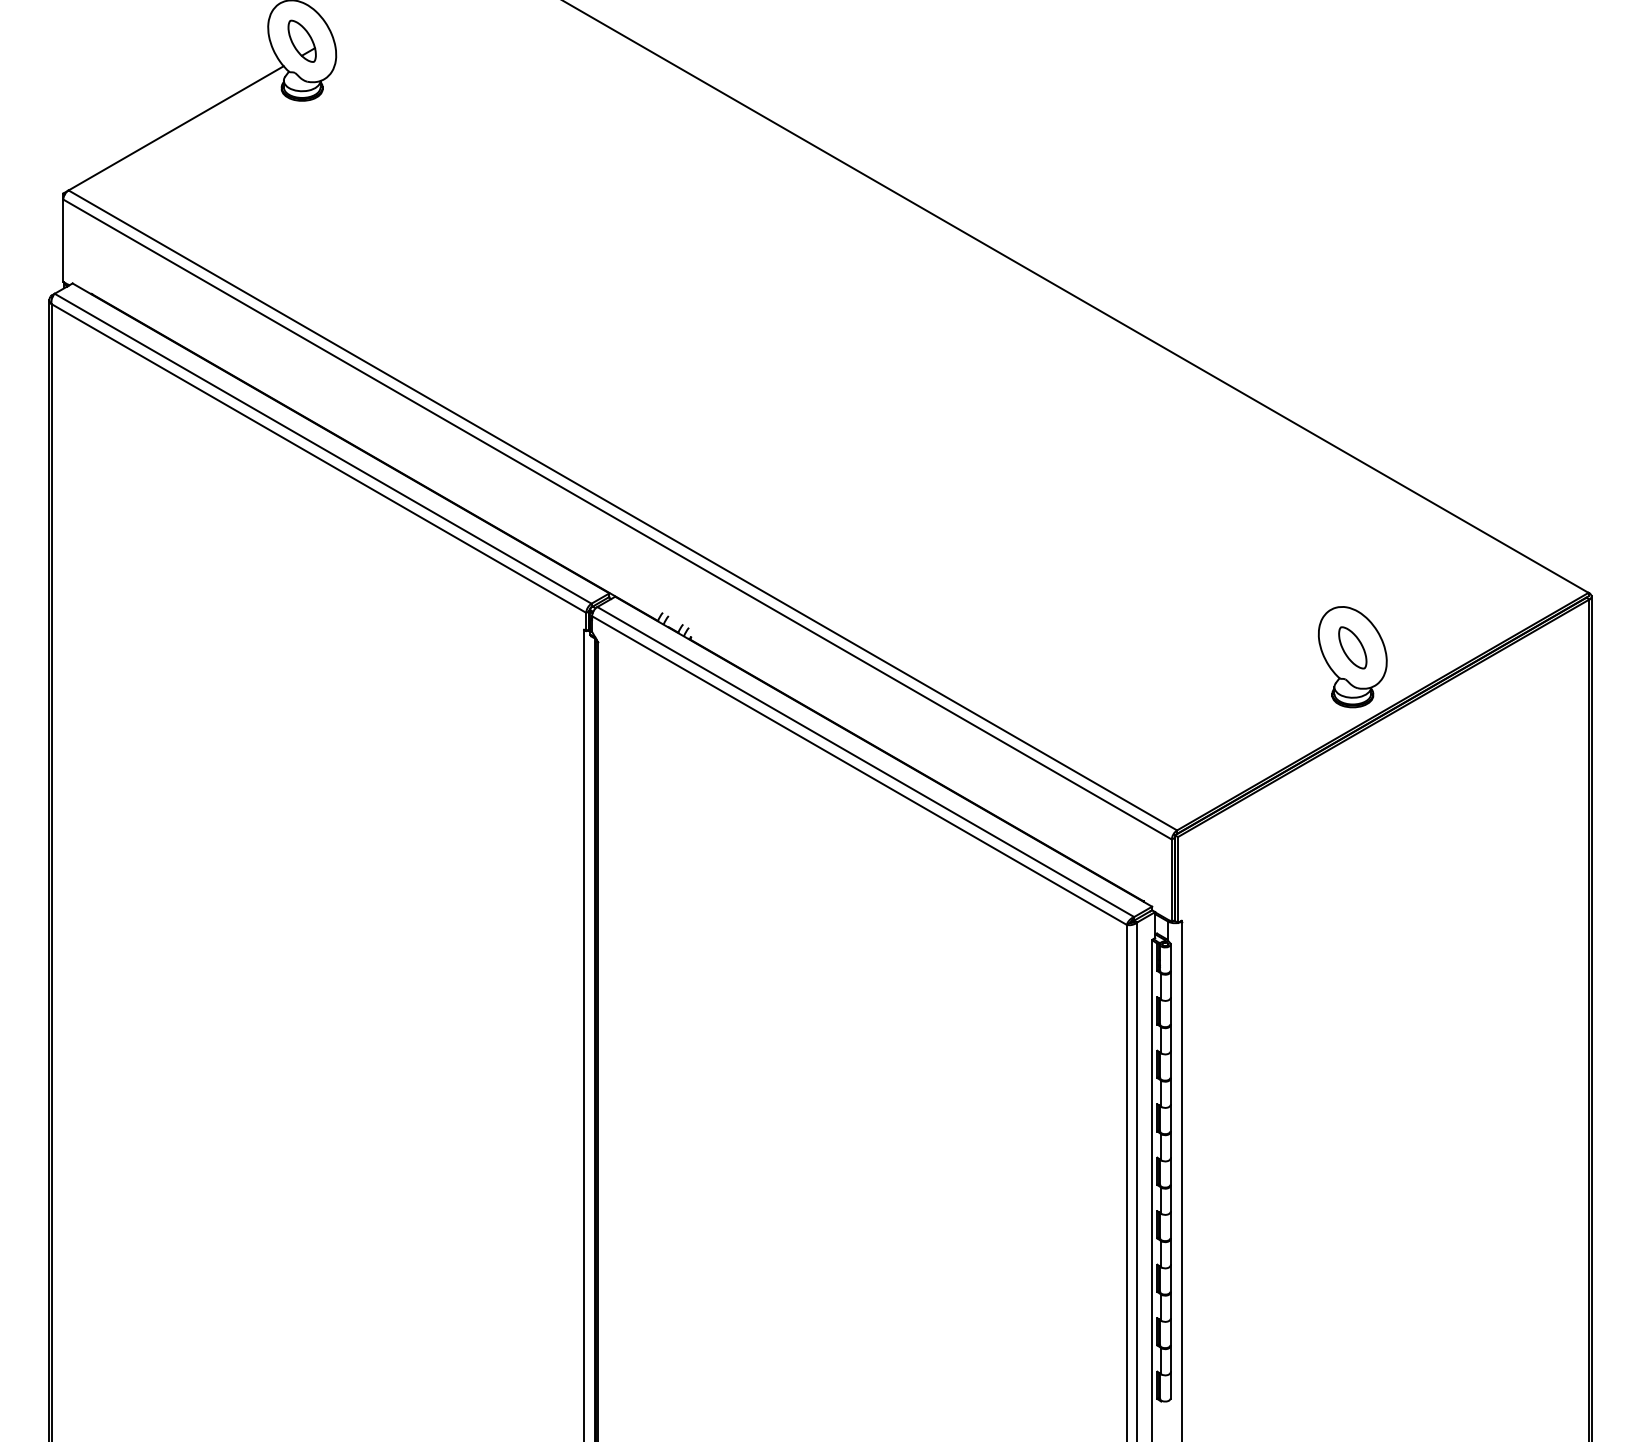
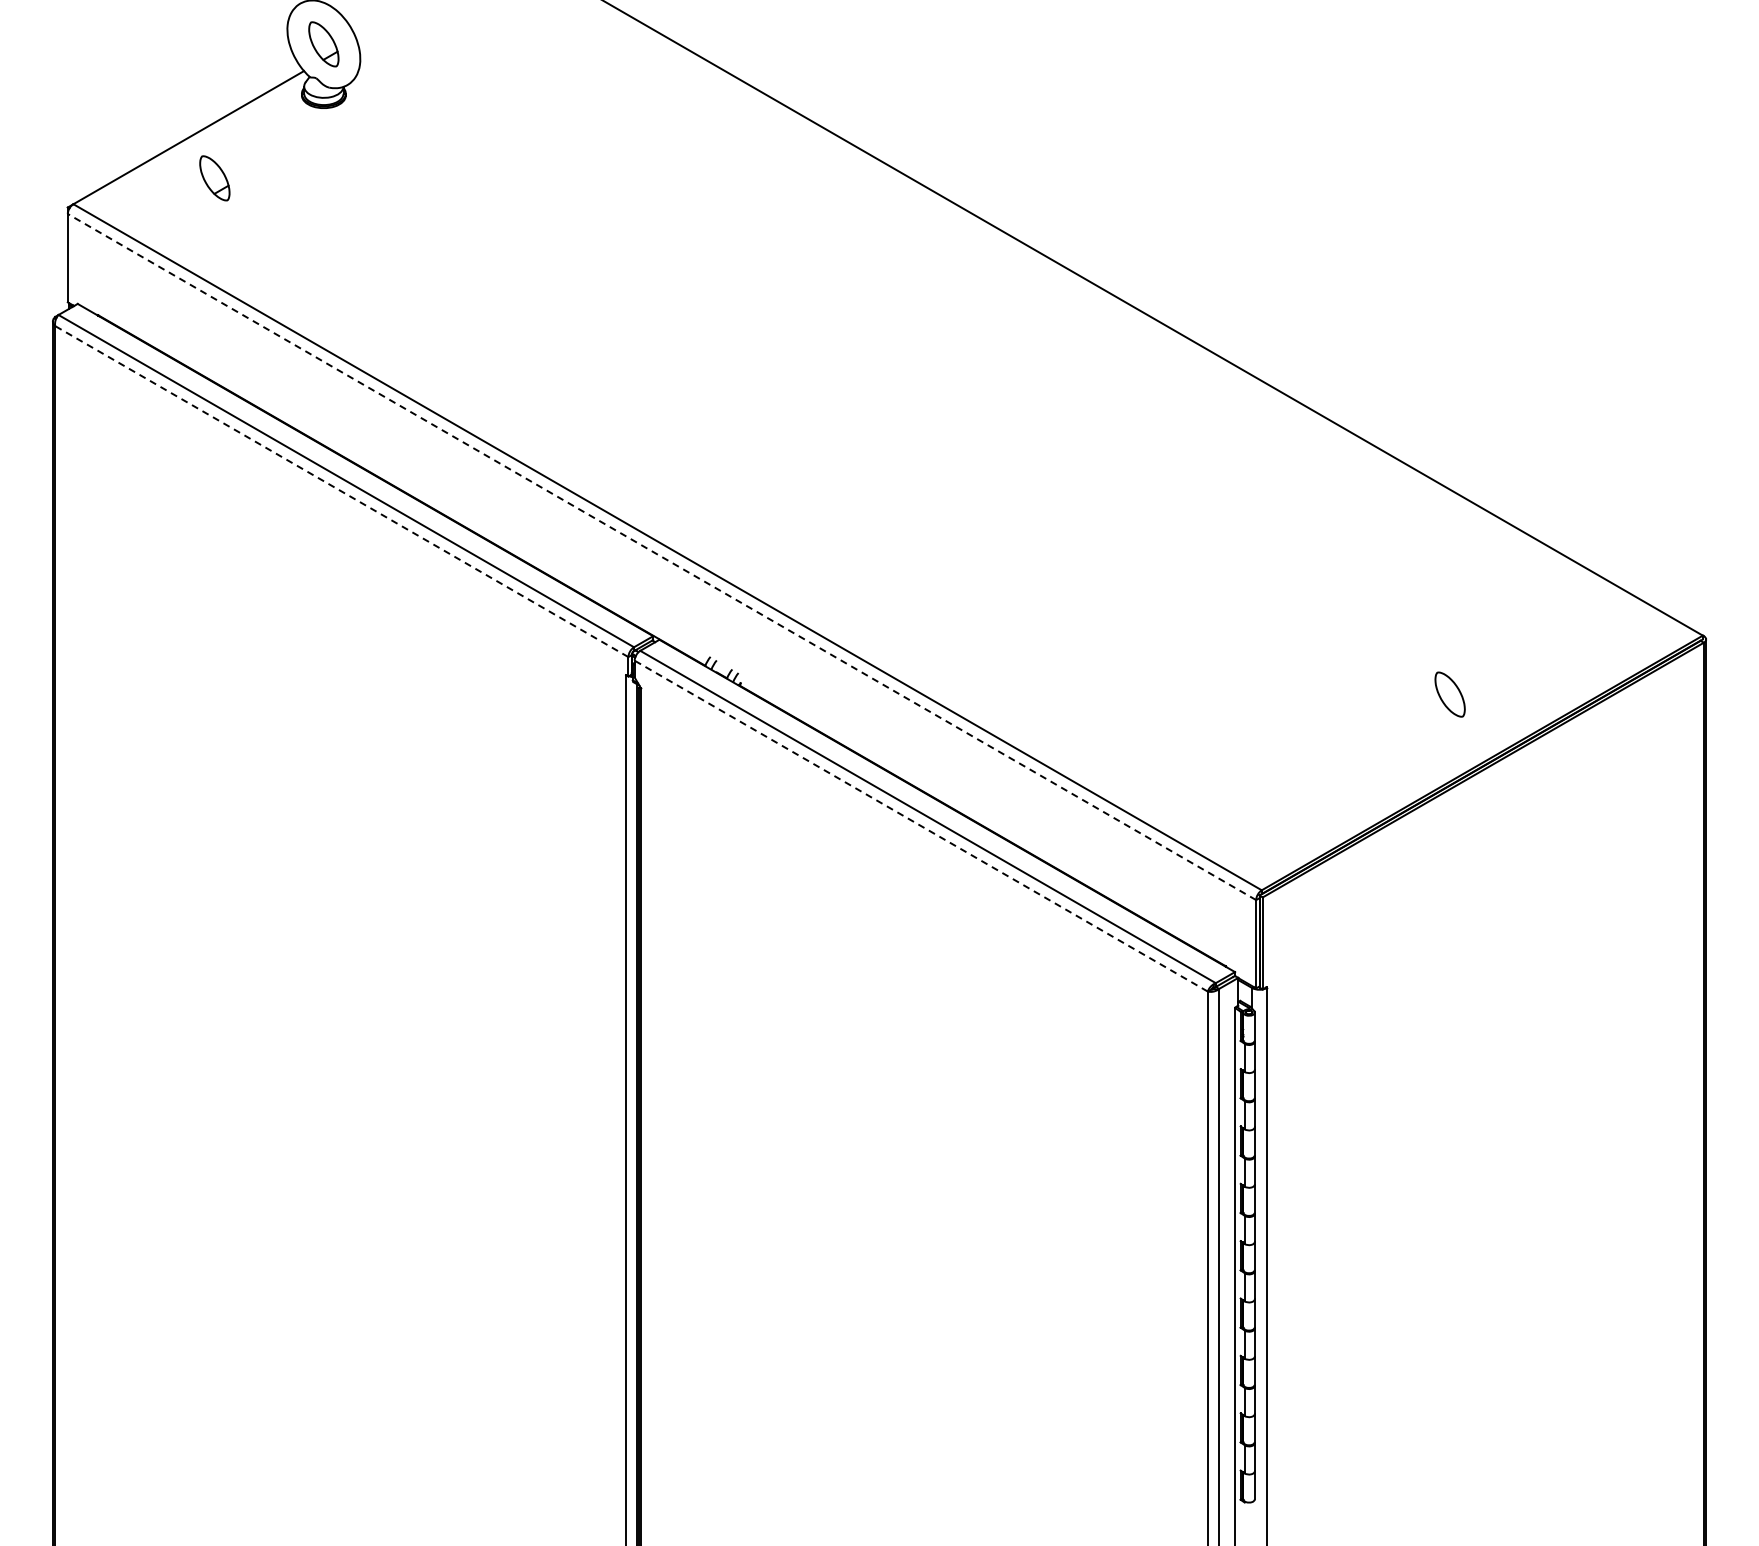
part: (200, 166) -> (214, 178), added
line: (318, 458) -> (341, 491), solid -> dashed
line: (617, 519) -> (661, 556), solid -> dashed
part: (1352, 657) -> (1449, 704), removed
line: (859, 770) -> (921, 826), solid -> dashed

